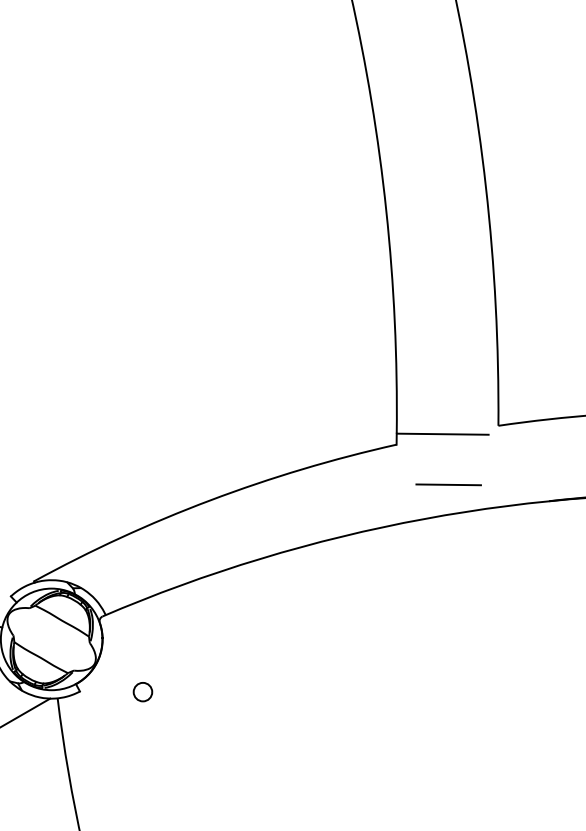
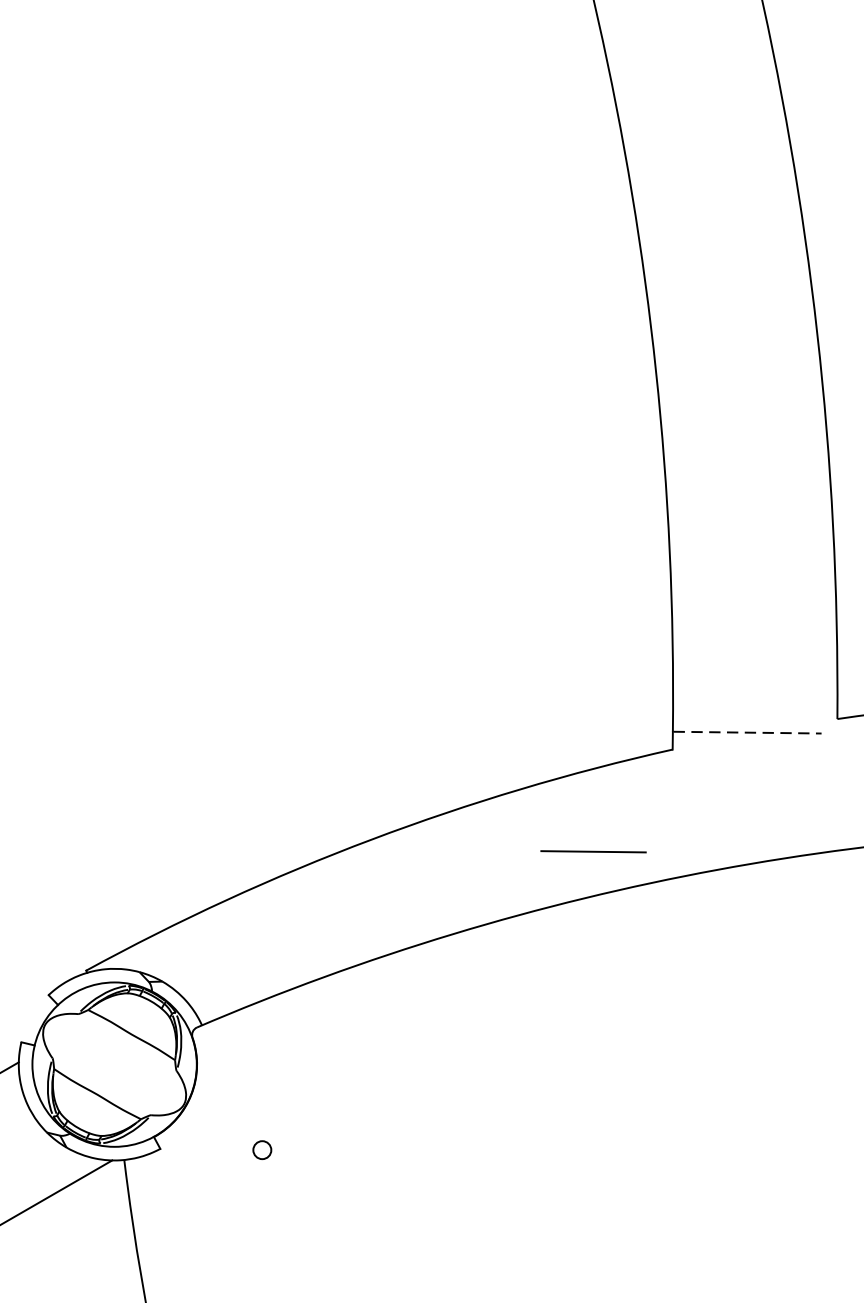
line: (442, 434) -> (746, 733), solid -> dashed
line: (448, 484) -> (593, 851), moved
circle: (142, 692) -> (261, 1150), size x0.6

